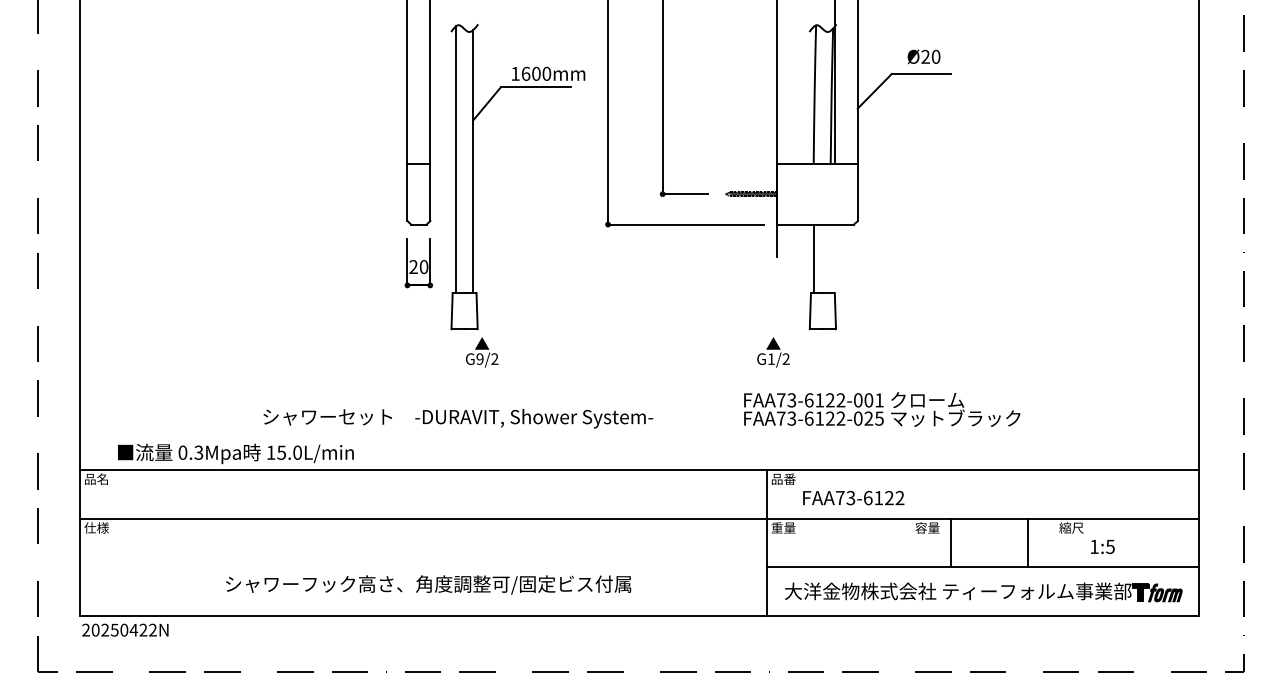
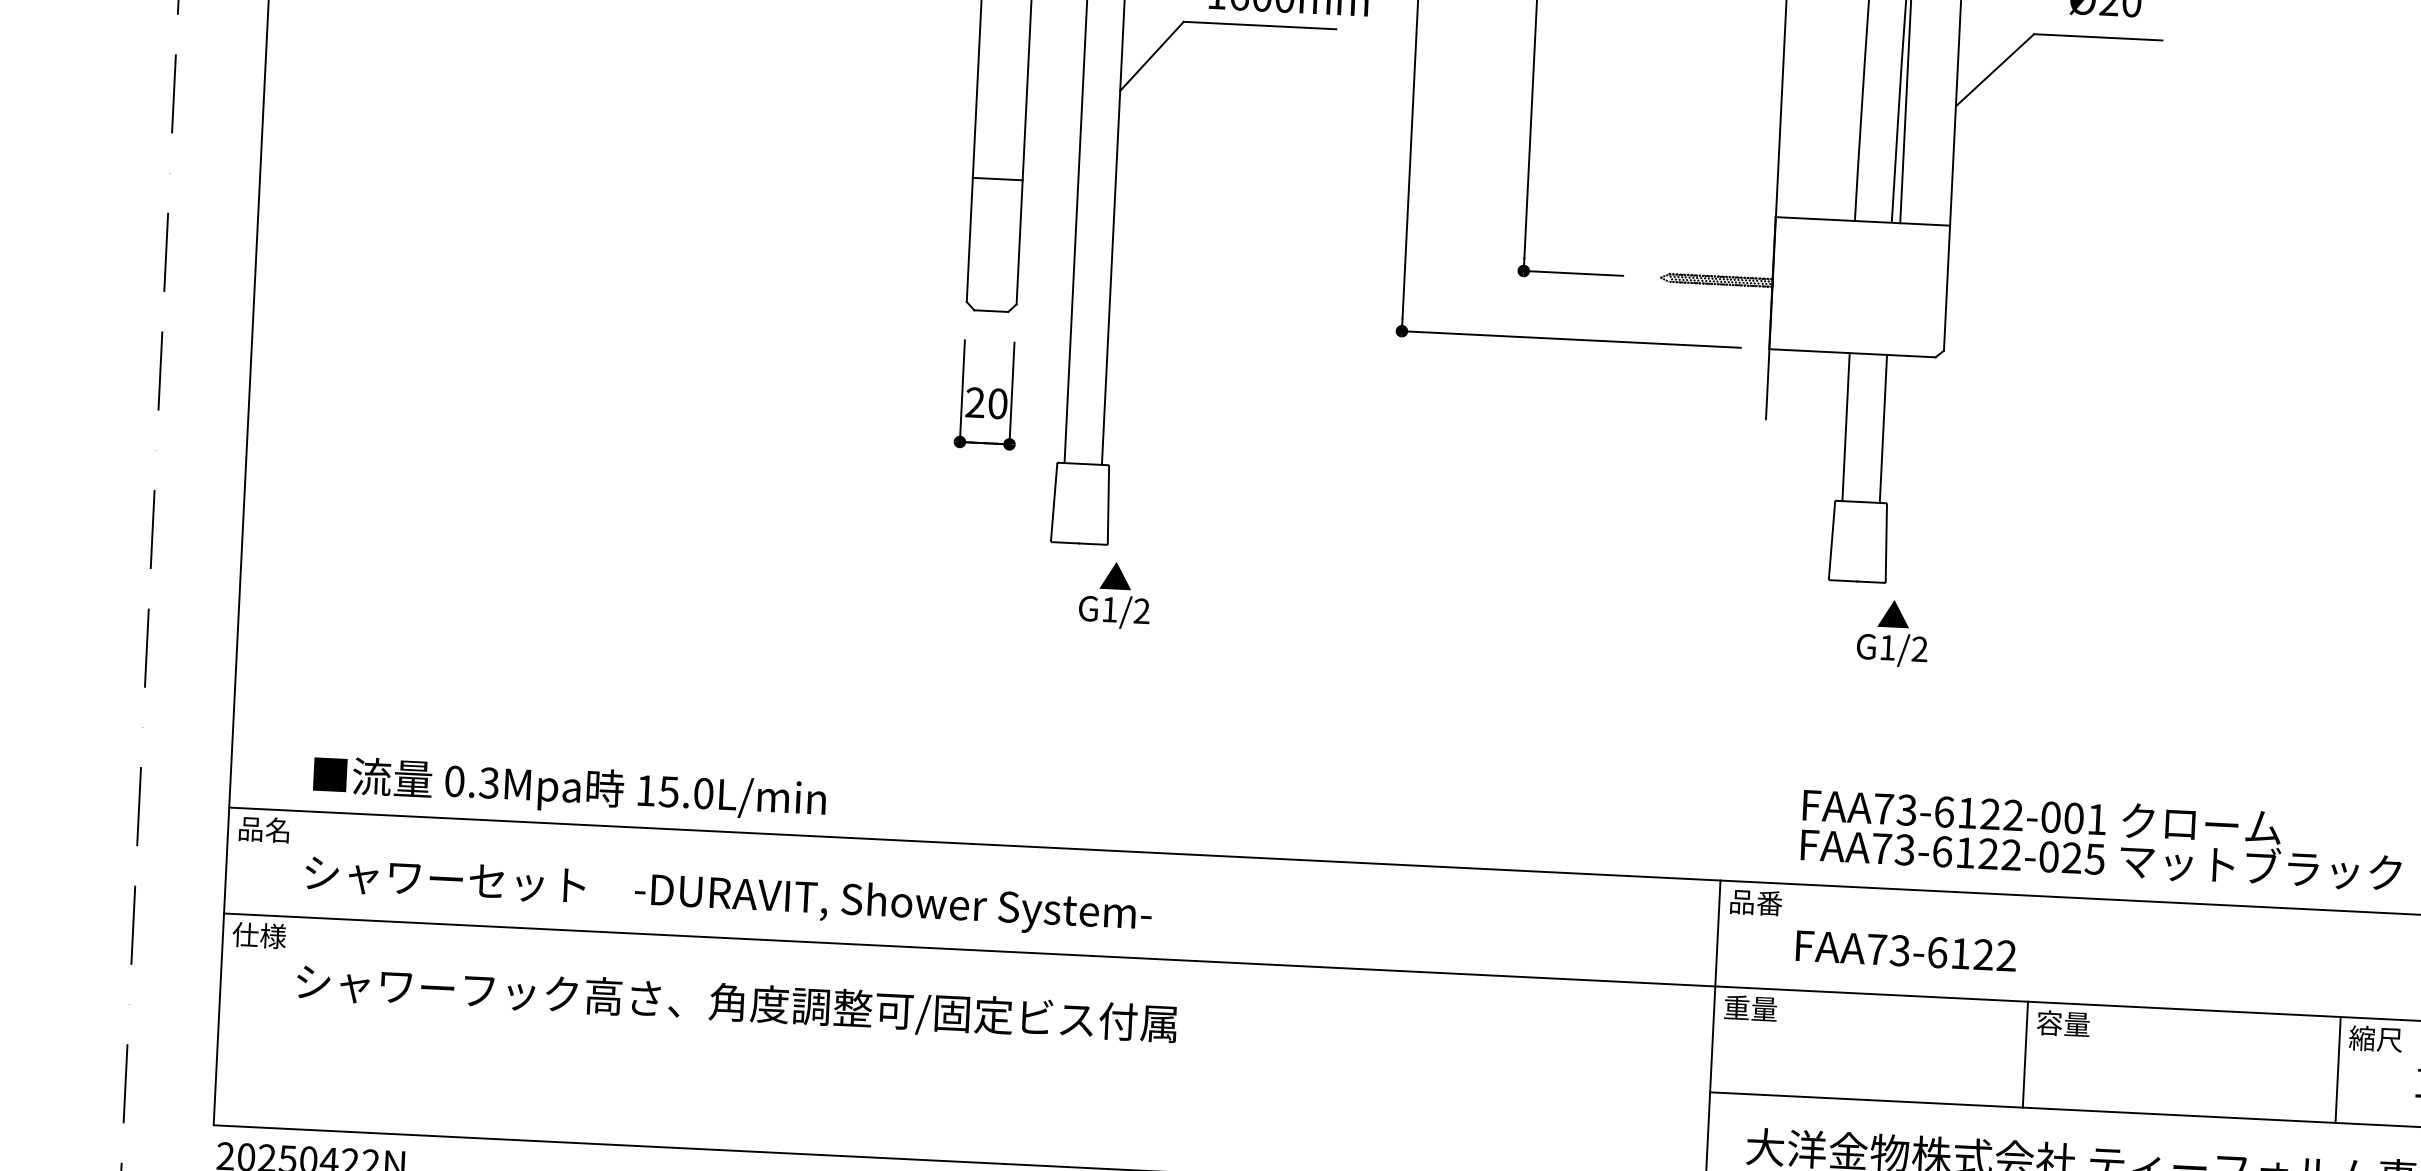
line: (831, 258) -> (1883, 428), added
text: (773, 352) -> (1892, 633), moved
text: (479, 359) -> (1108, 610), G9/2 -> G1/2
text: (882, 409) -> (2102, 839), moved
text: (458, 418) -> (728, 896), moved
line: (950, 542) -> (2024, 1053), moved
line: (1027, 542) -> (2337, 1068), moved
text: (428, 584) -> (736, 1003), moved

